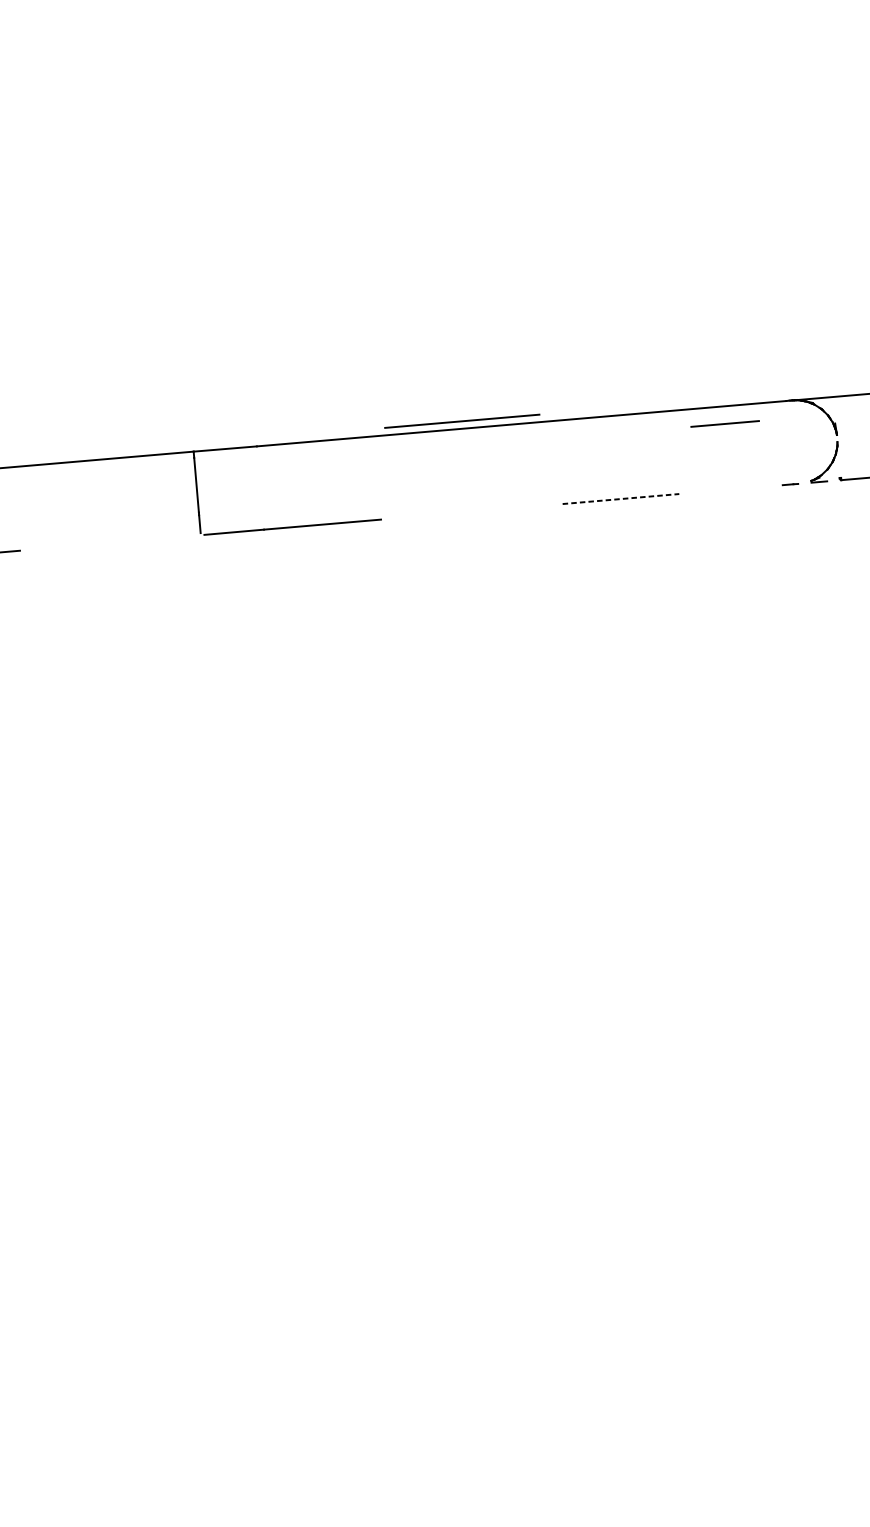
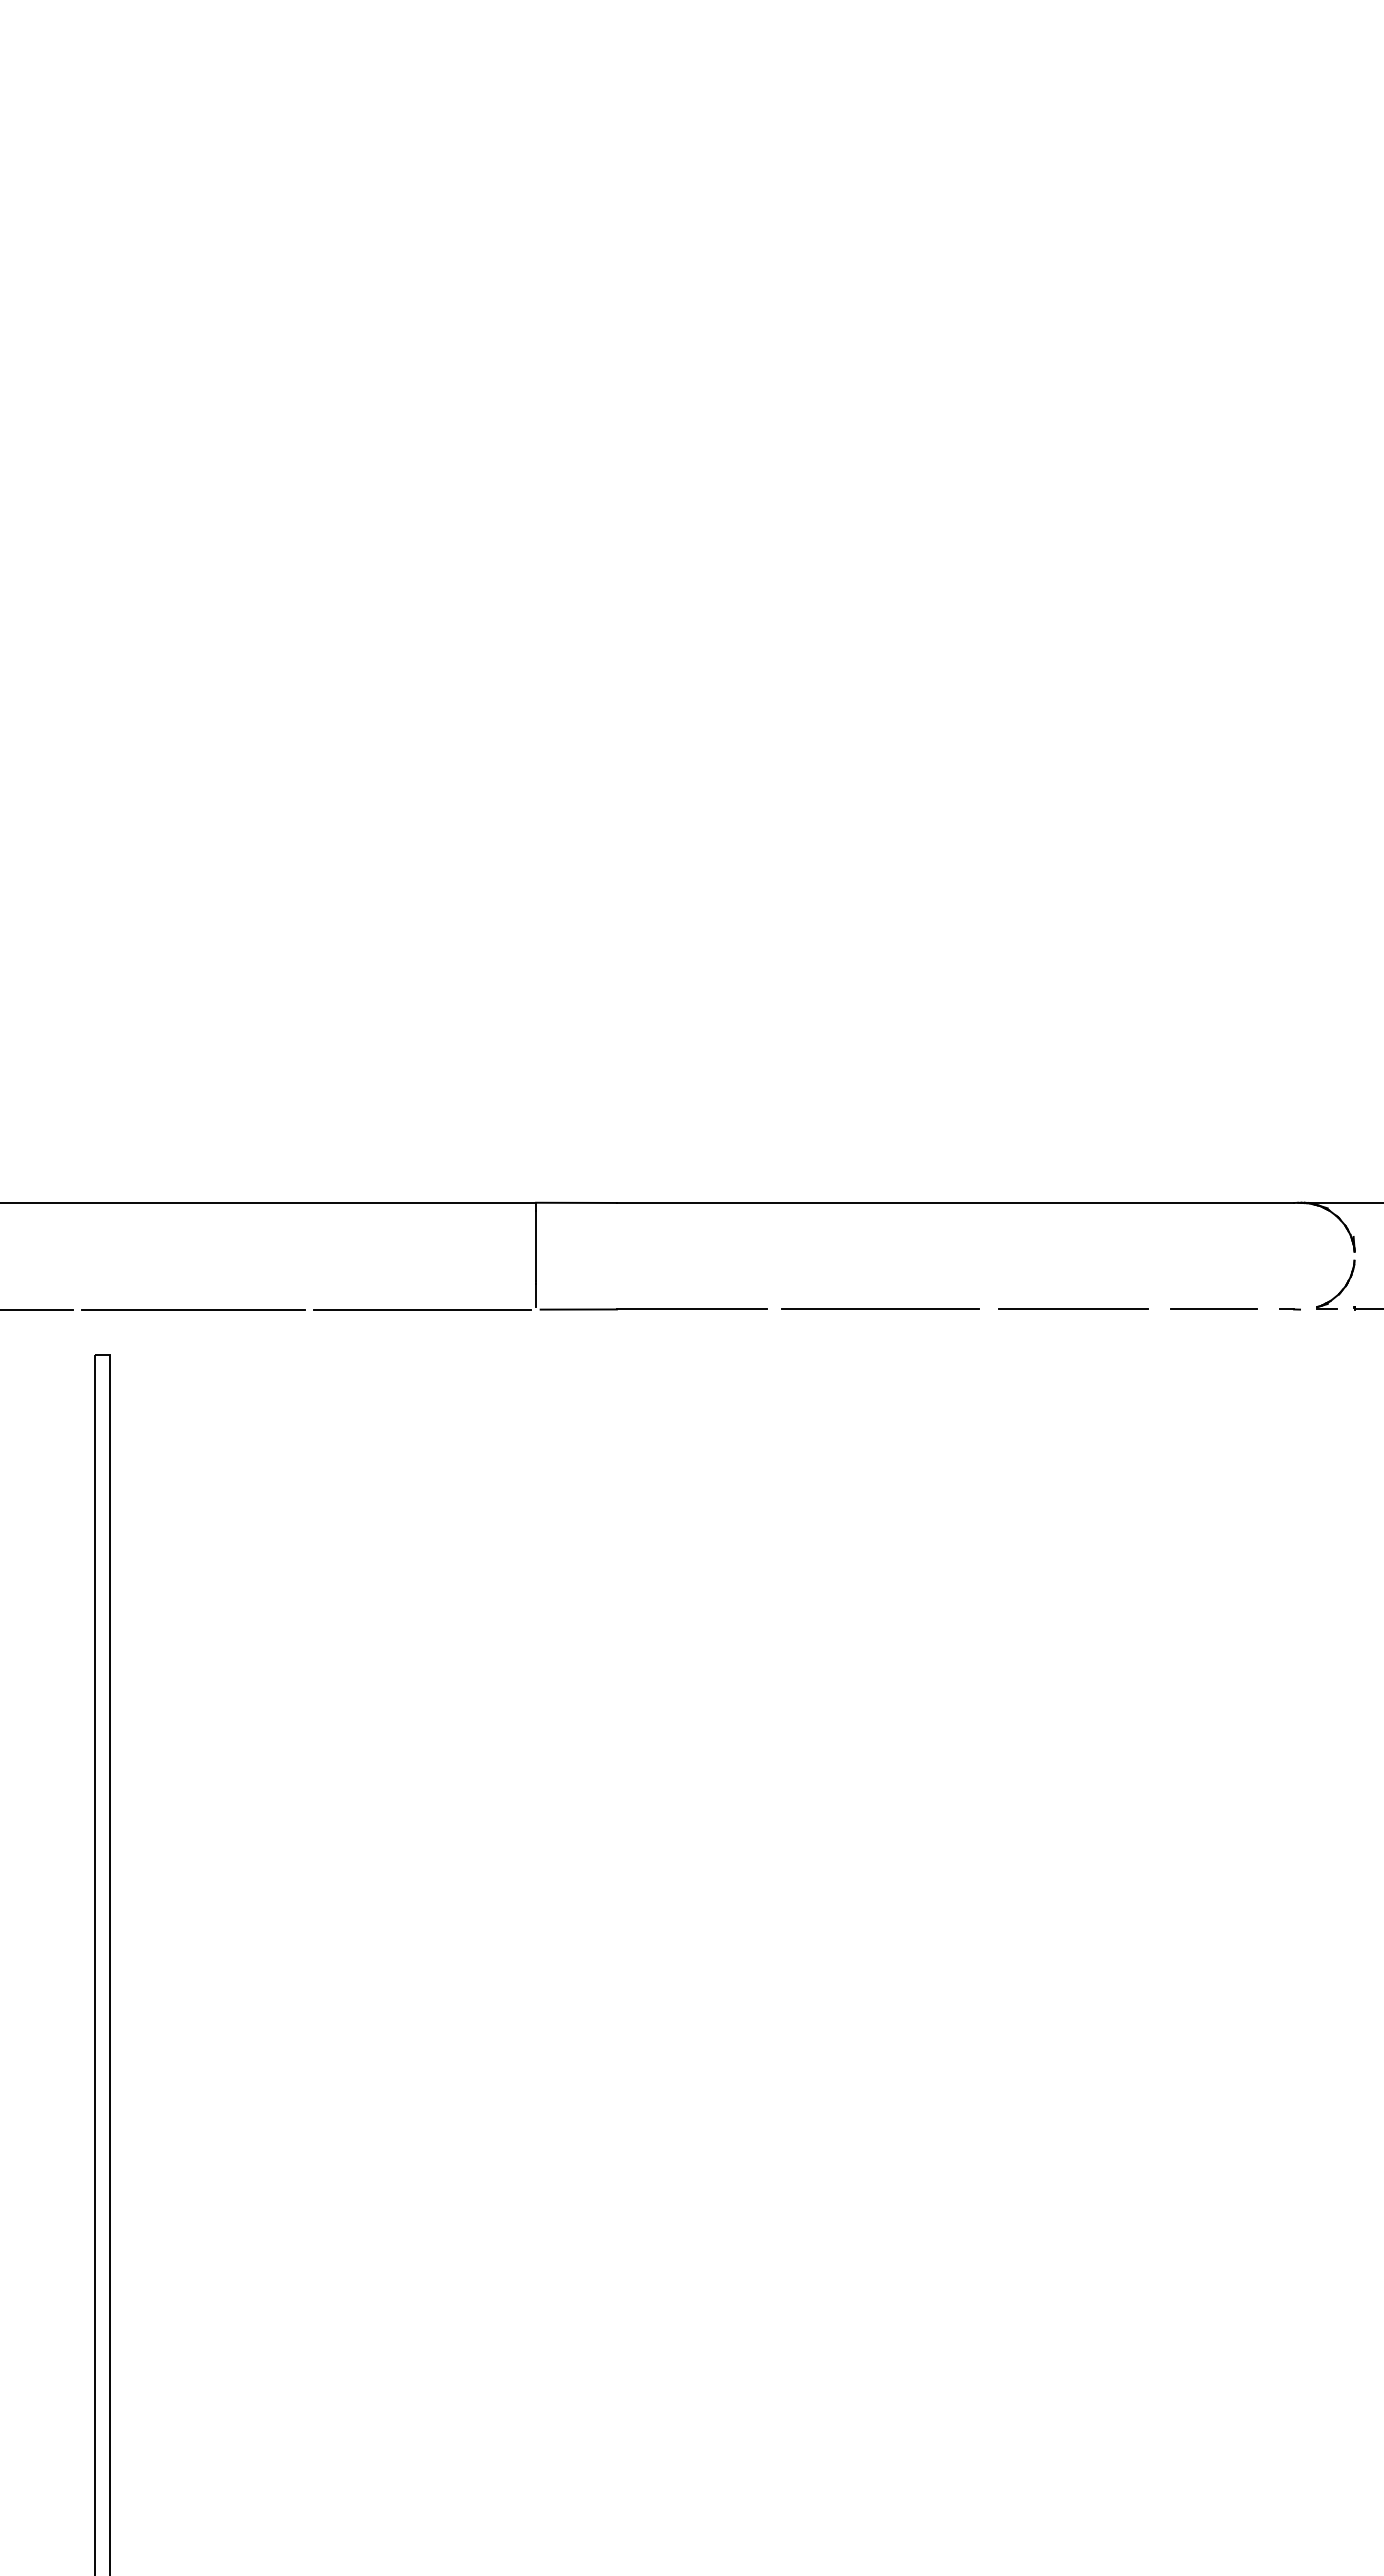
line: (462, 420) -> (880, 1308), moved
line: (724, 423) -> (1213, 1308), moved
line: (621, 499) -> (1073, 1309), dashed -> solid
line: (112, 542) -> (422, 1309), added

